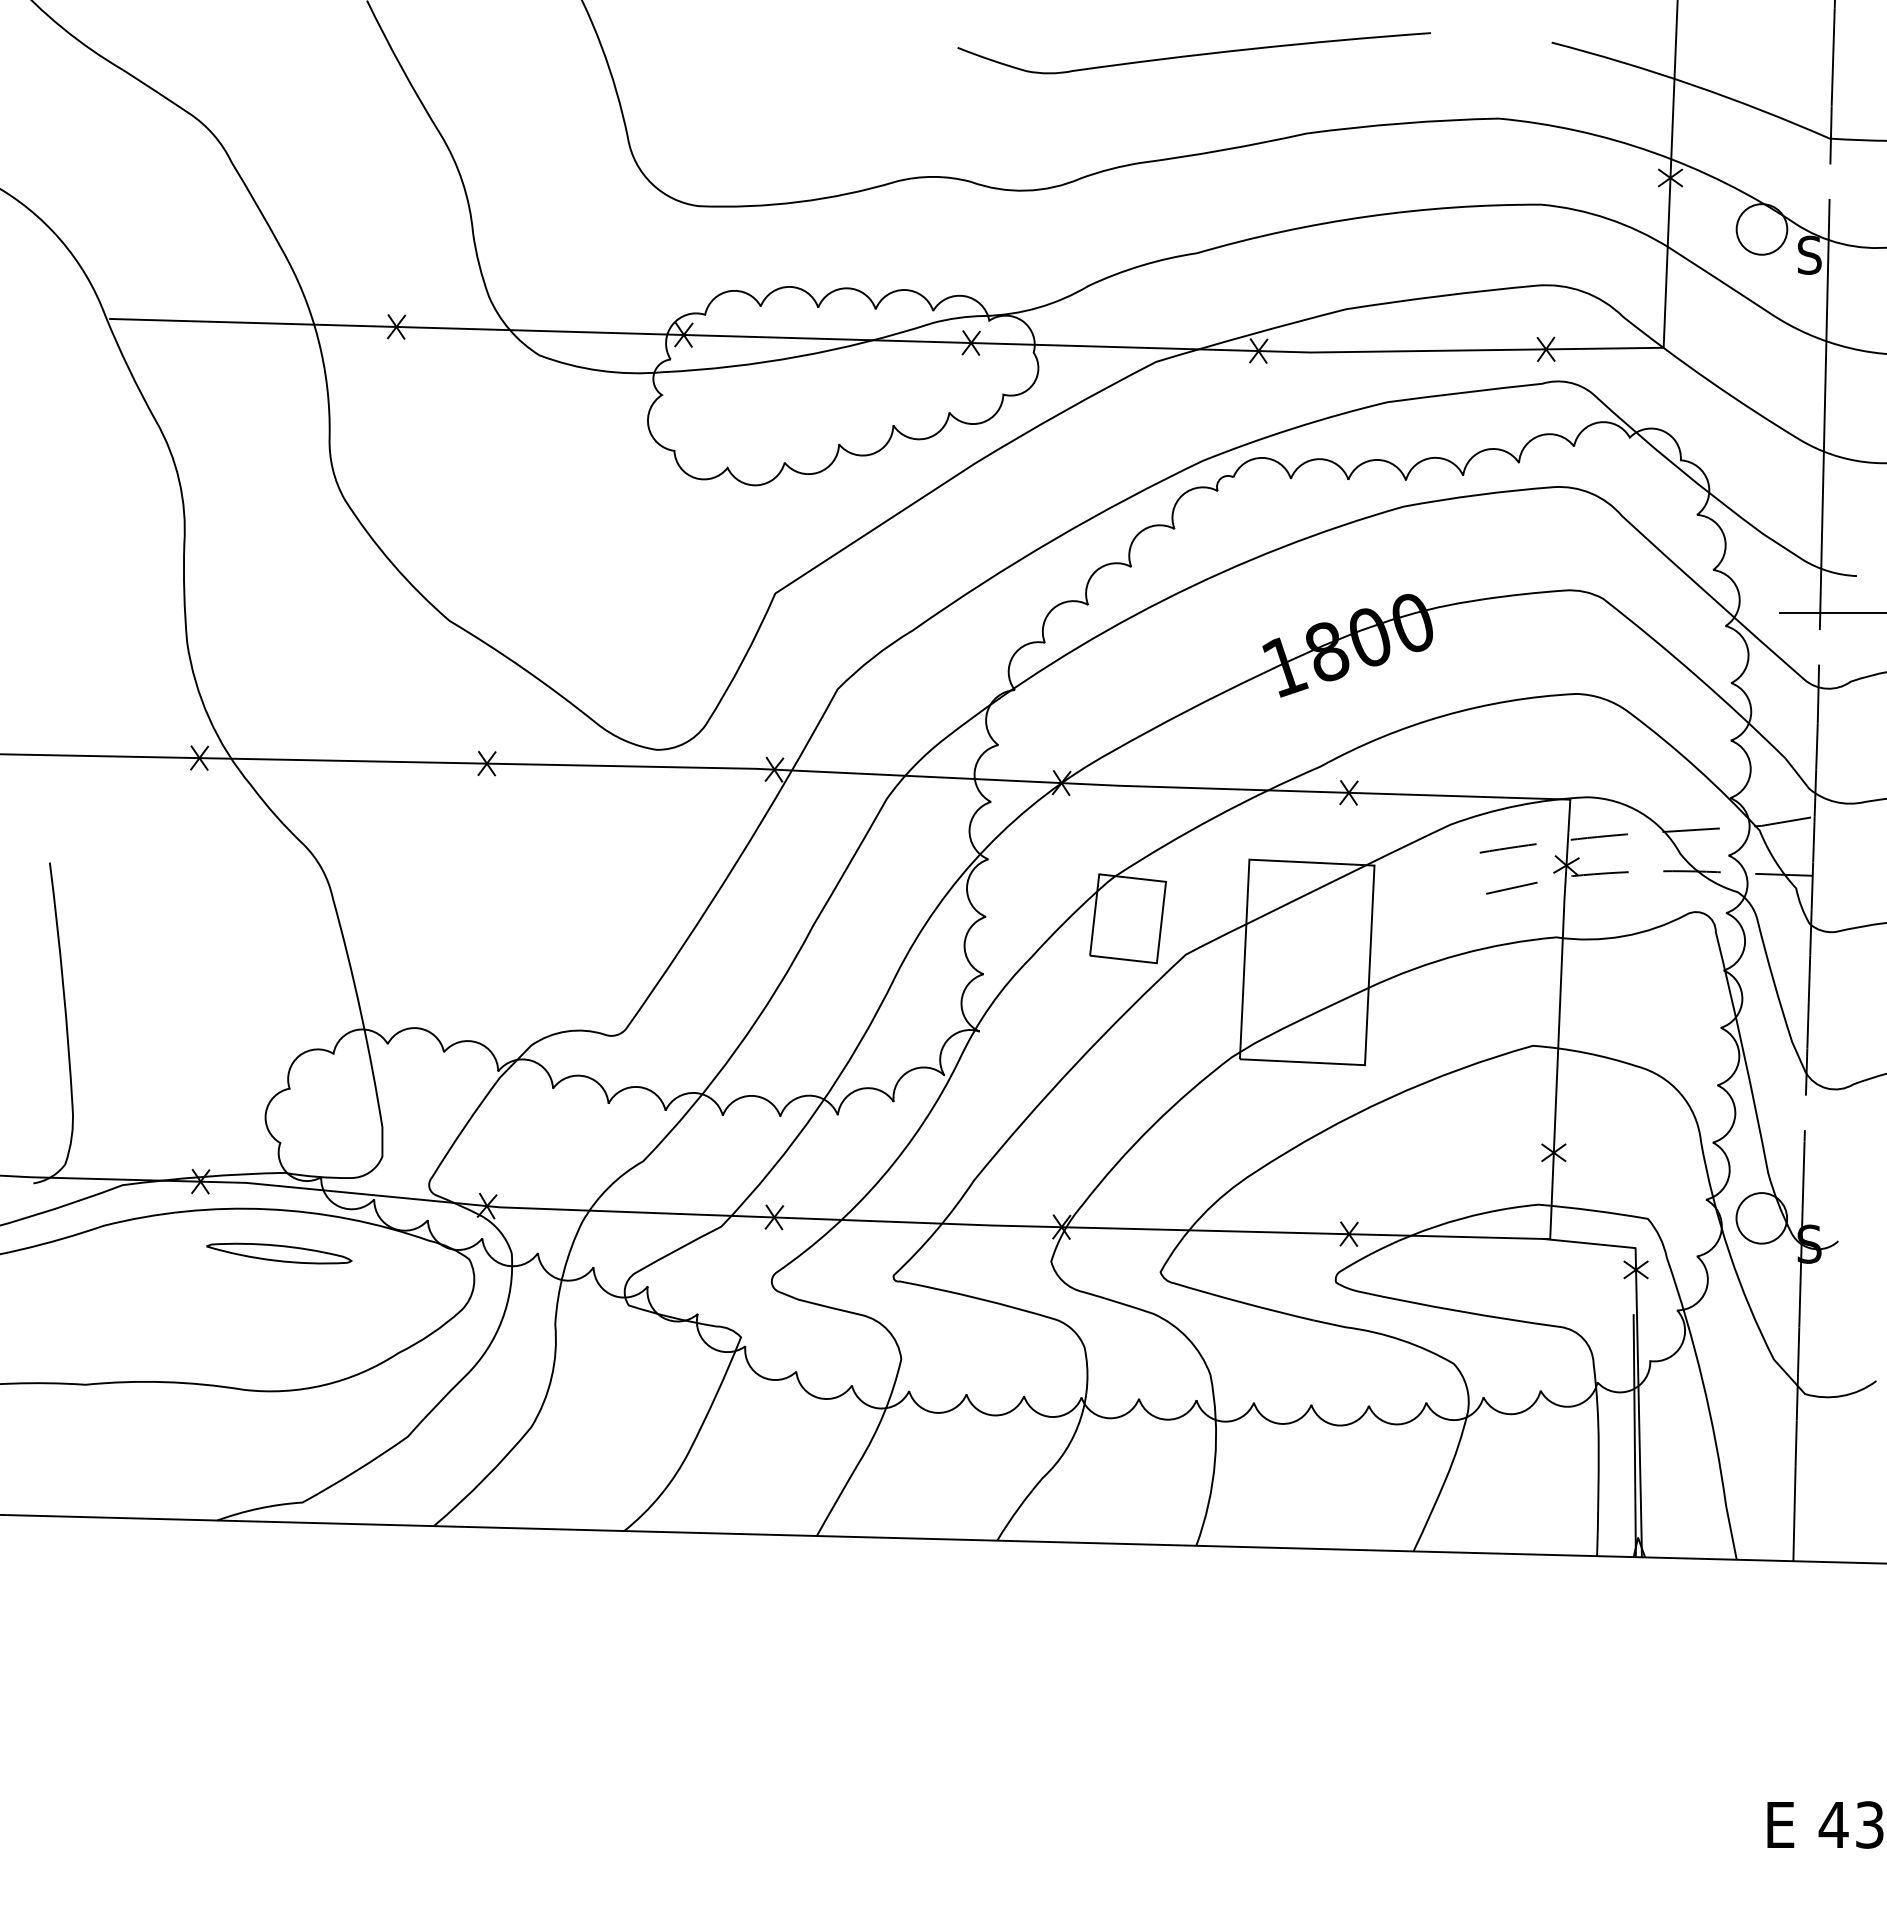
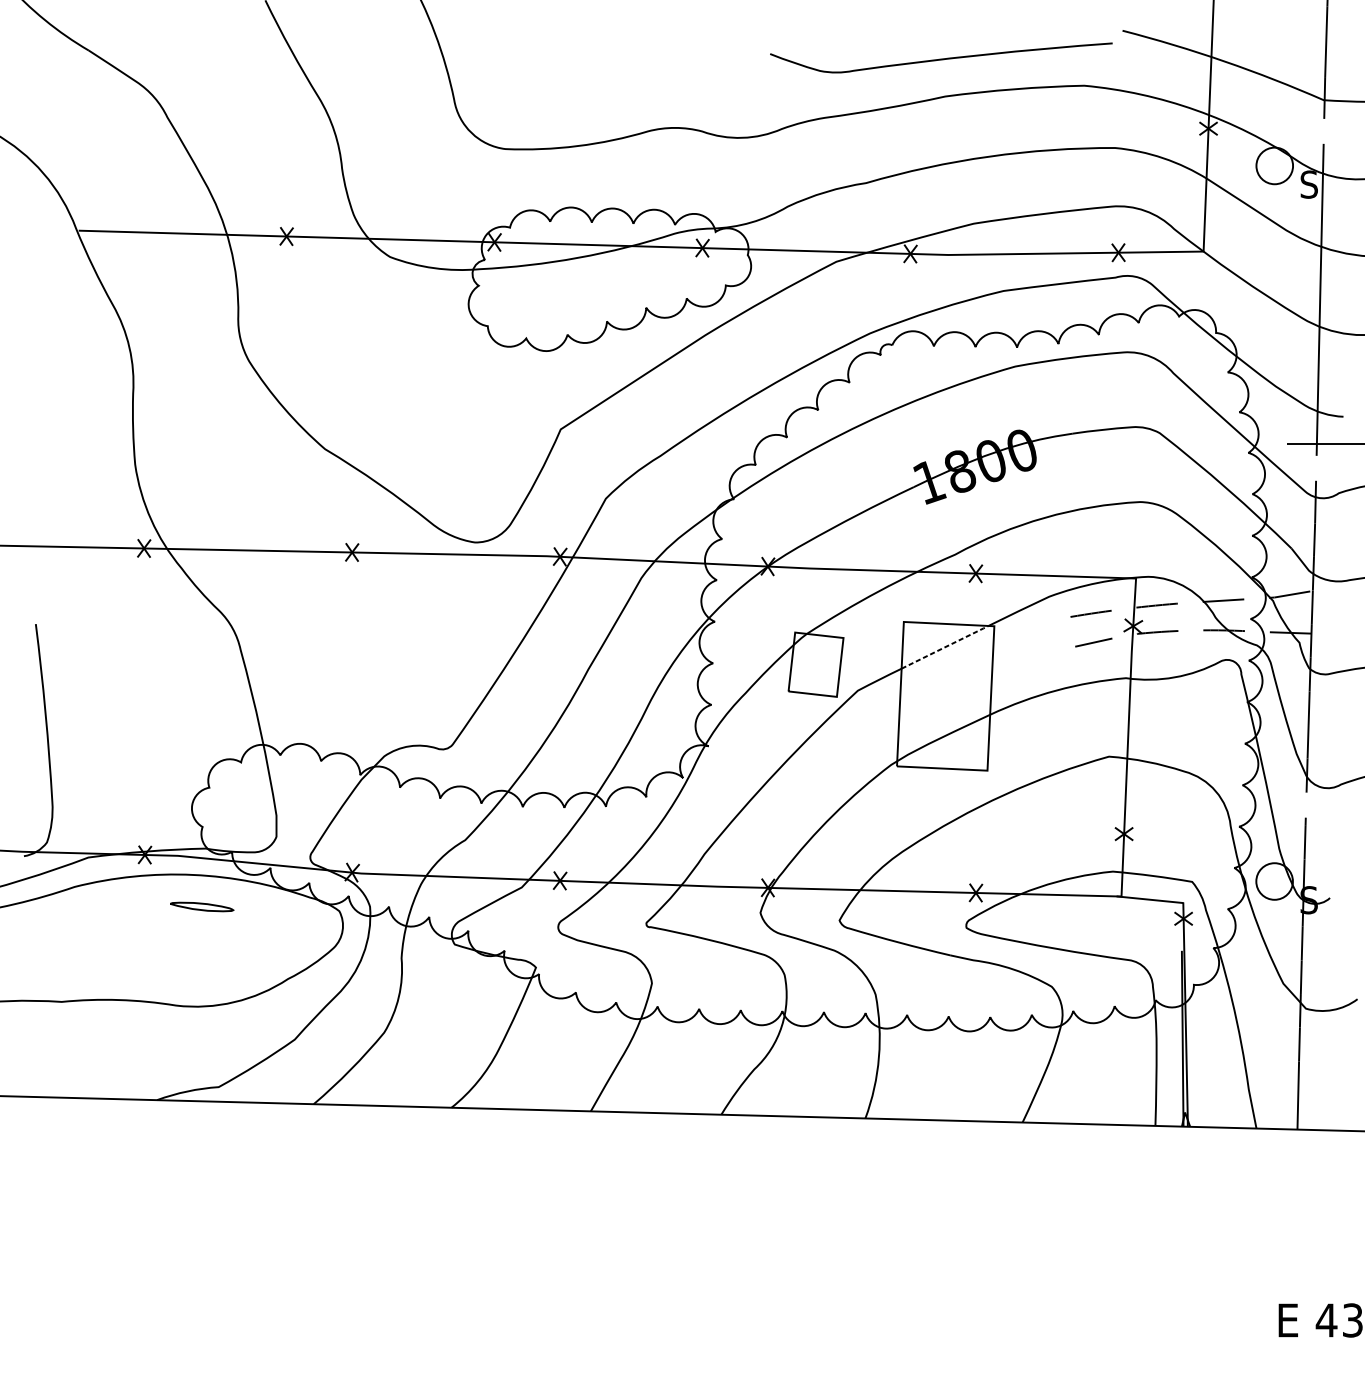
curve: (1193, 54) -> (940, 58), moved
line: (1306, 894) -> (945, 647), solid -> dashed
part: (279, 1253) -> (202, 906), size x0.6

